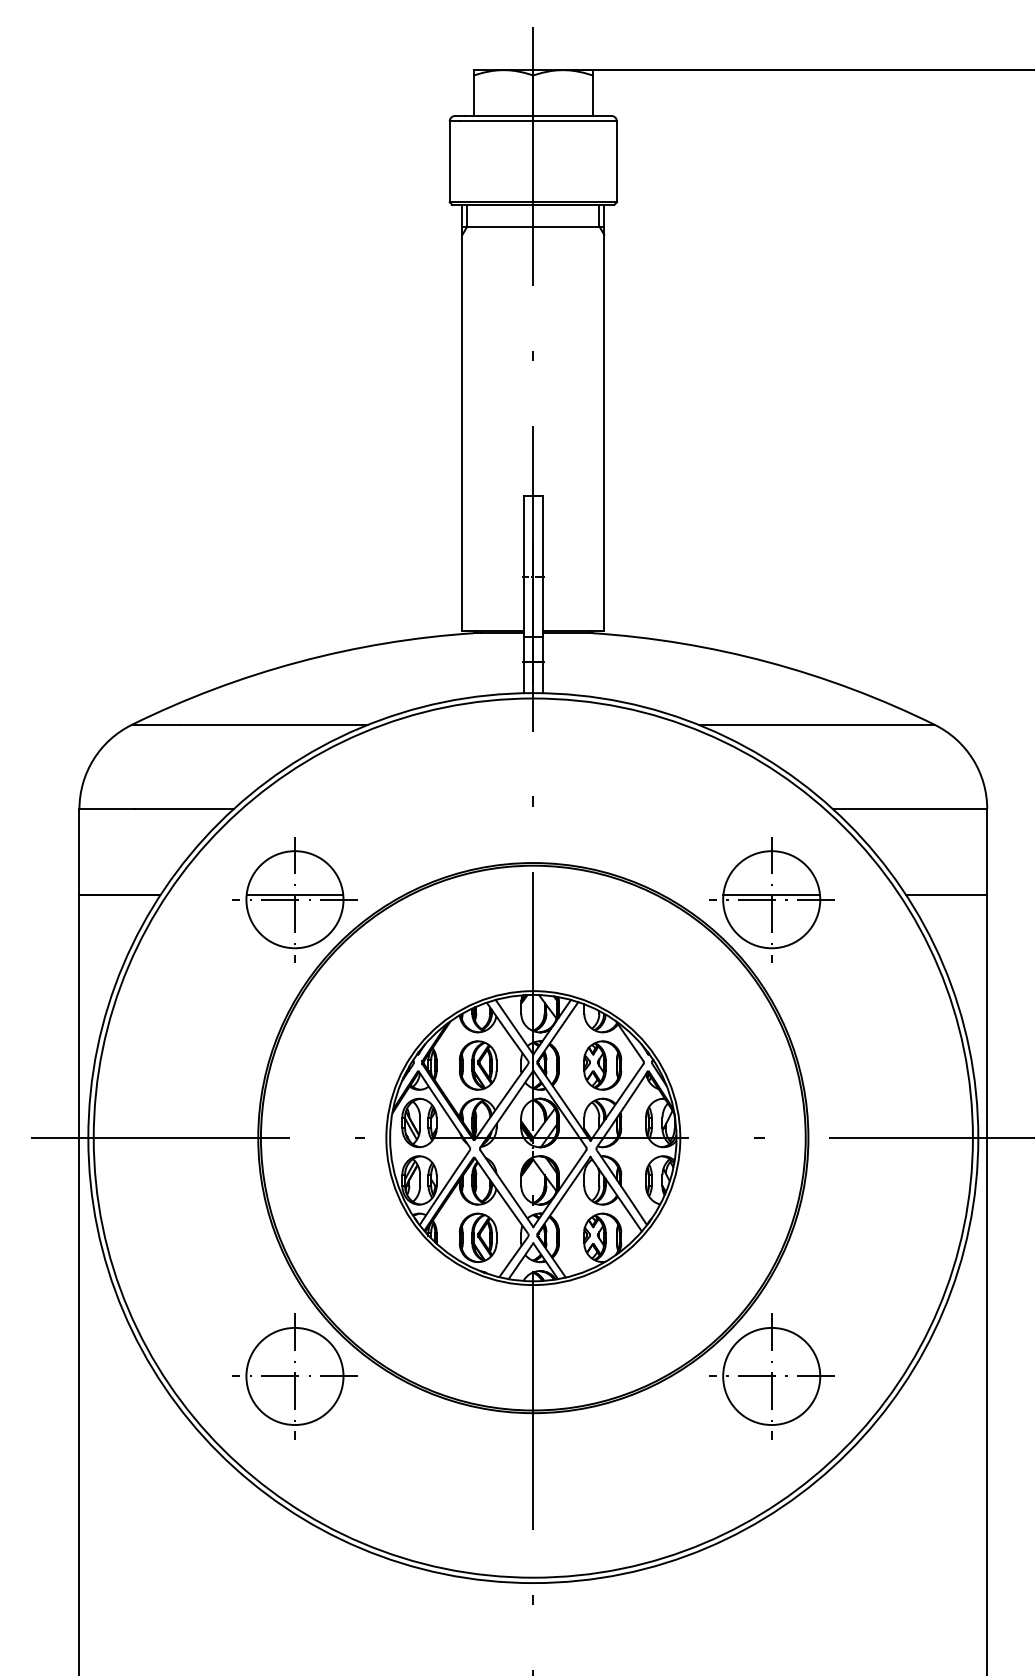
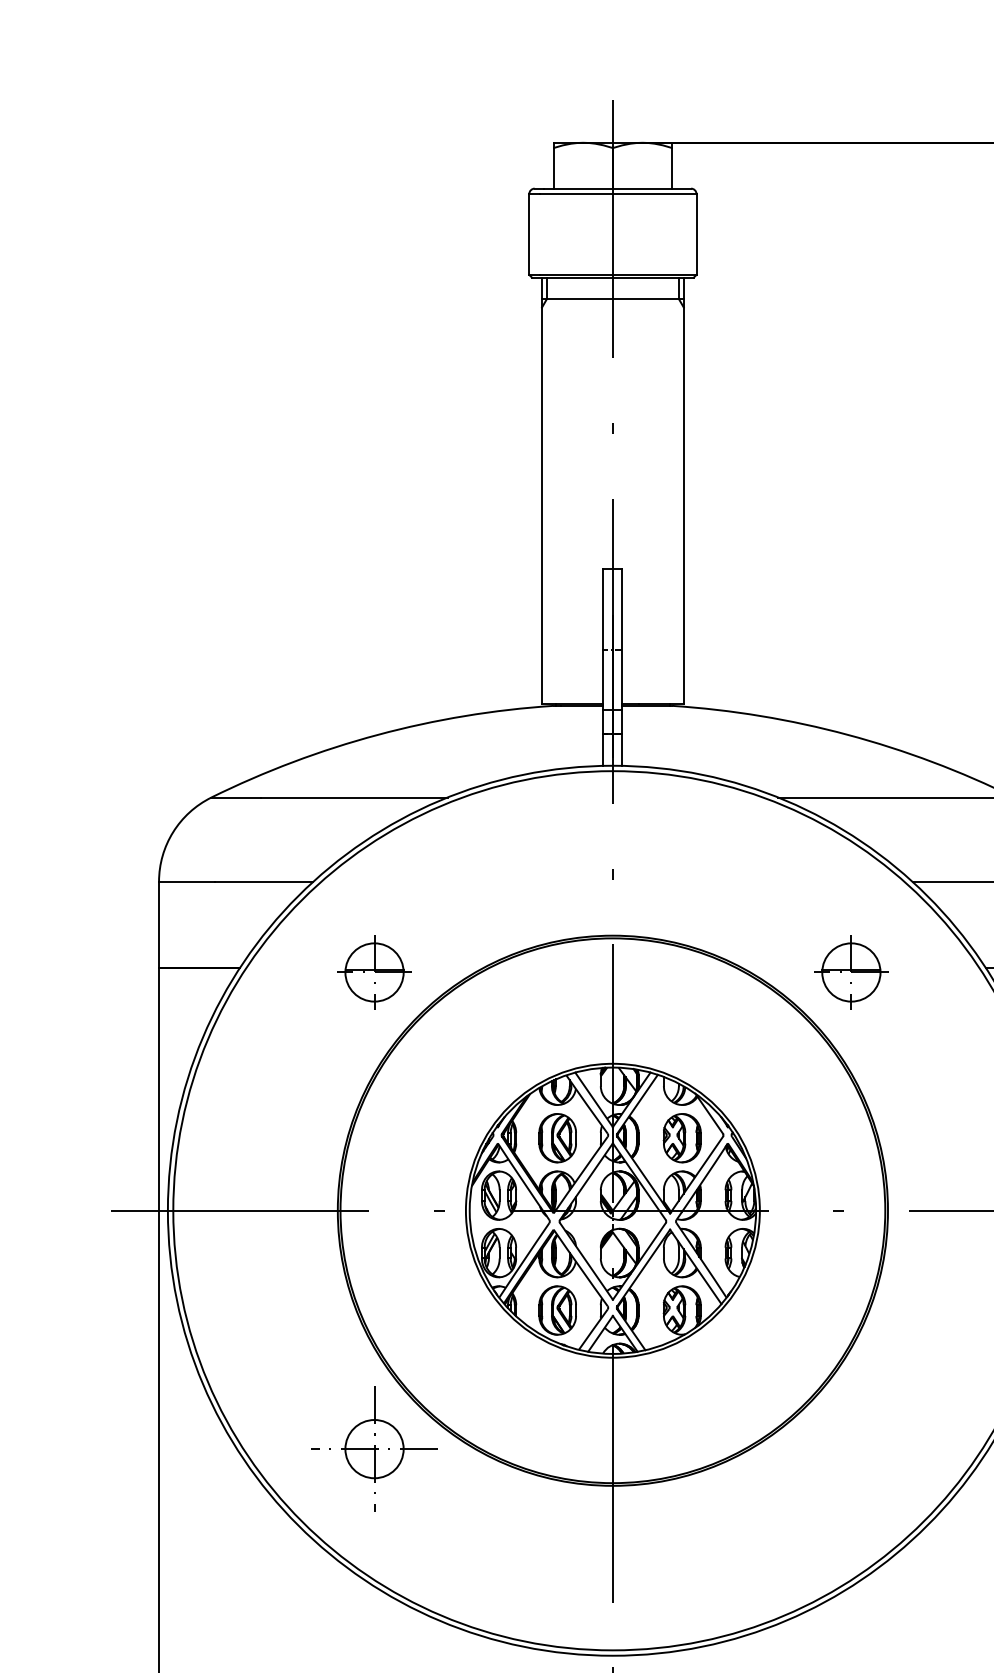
part: (294, 899) -> (374, 972), size x0.6
part: (771, 899) -> (851, 972), size x0.6
circle: (294, 1376) -> (374, 1449), size x0.6
part: (771, 1376) -> (851, 1449), removed

